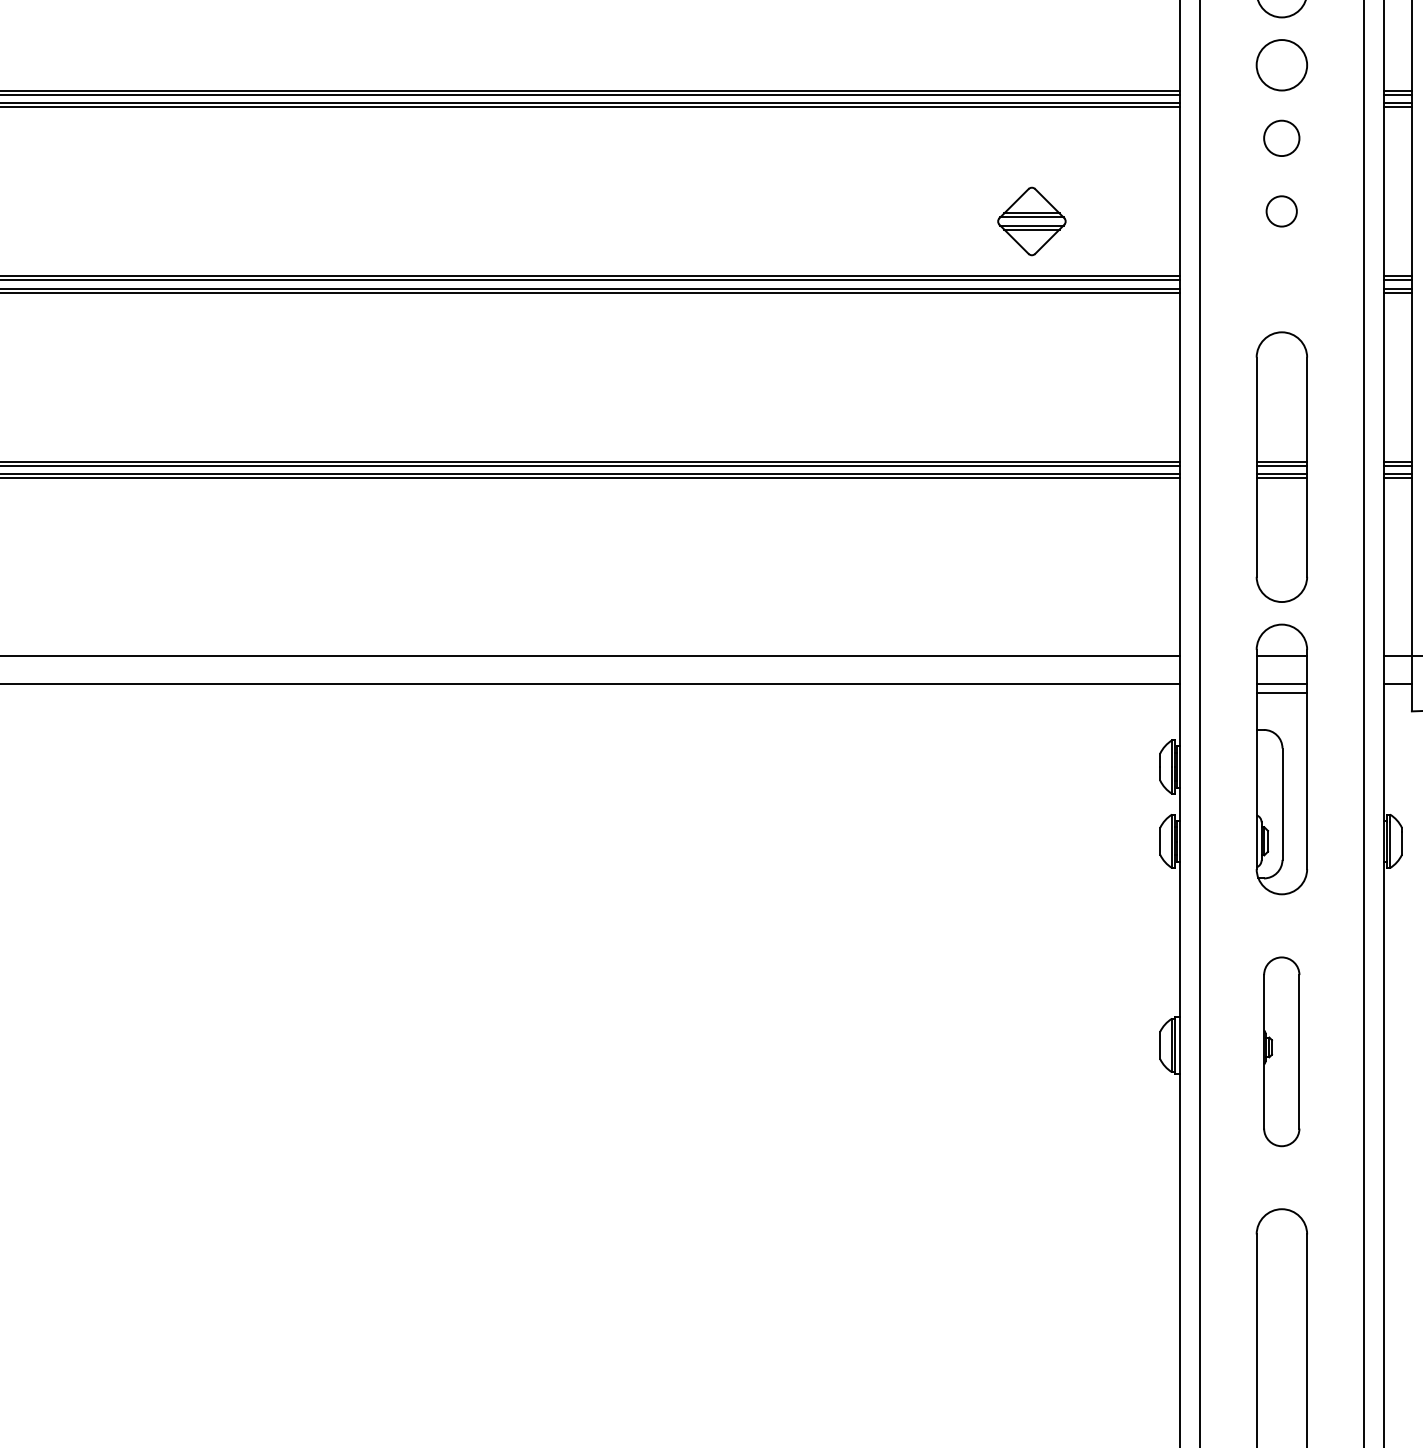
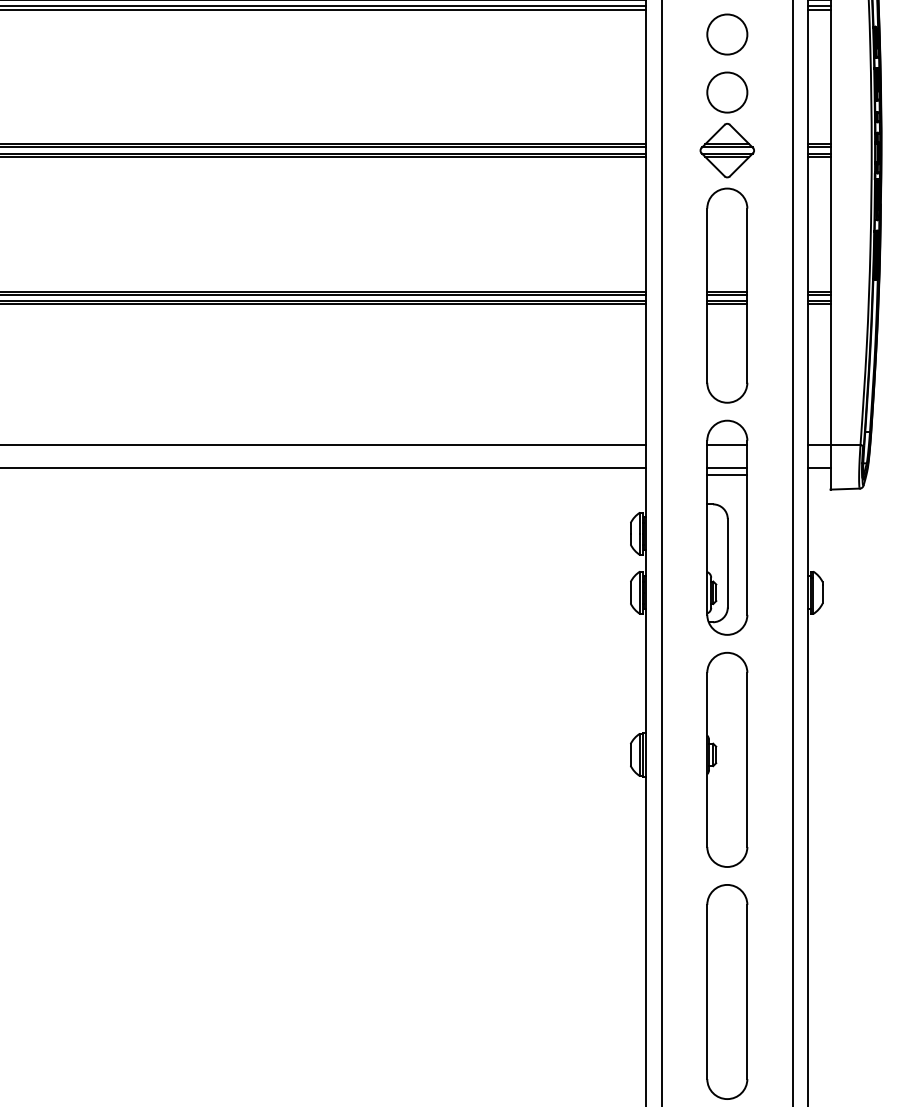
circle: (1281, 138) -> (727, 34), size x1.43
circle: (1281, 211) -> (727, 92), size x1.67
part: (1031, 221) -> (727, 150), moved
part: (1281, 1051) -> (727, 759), size x1.43

